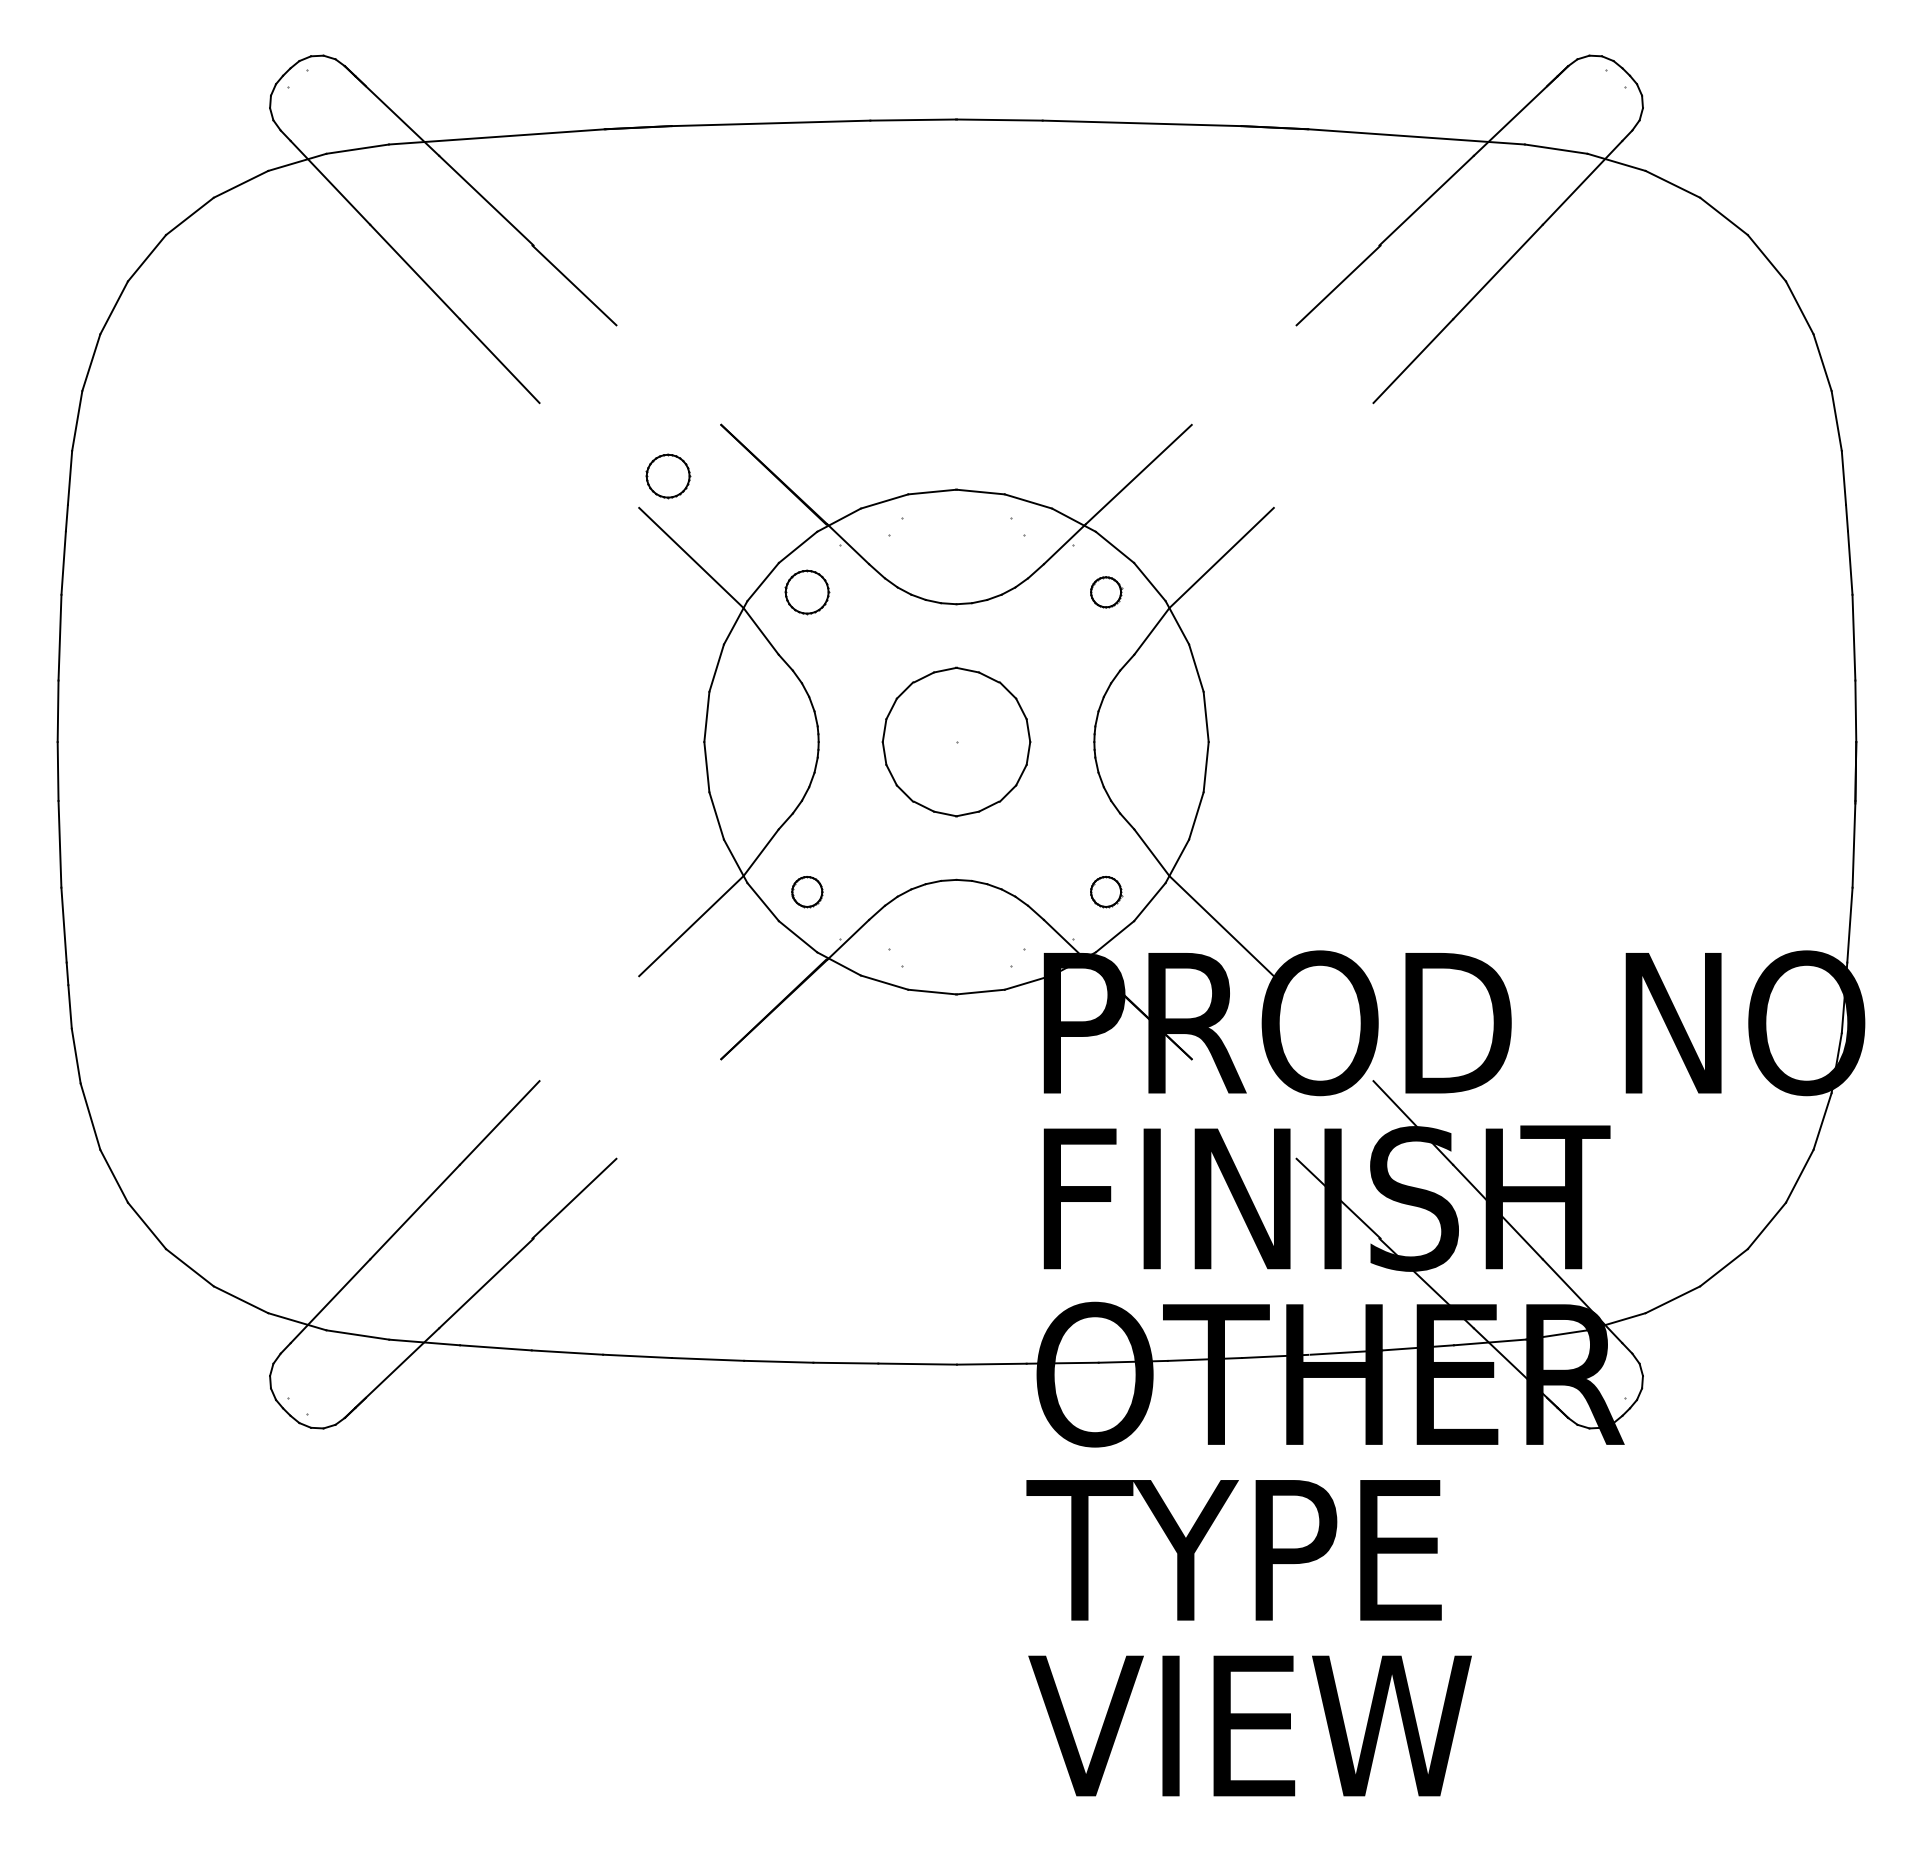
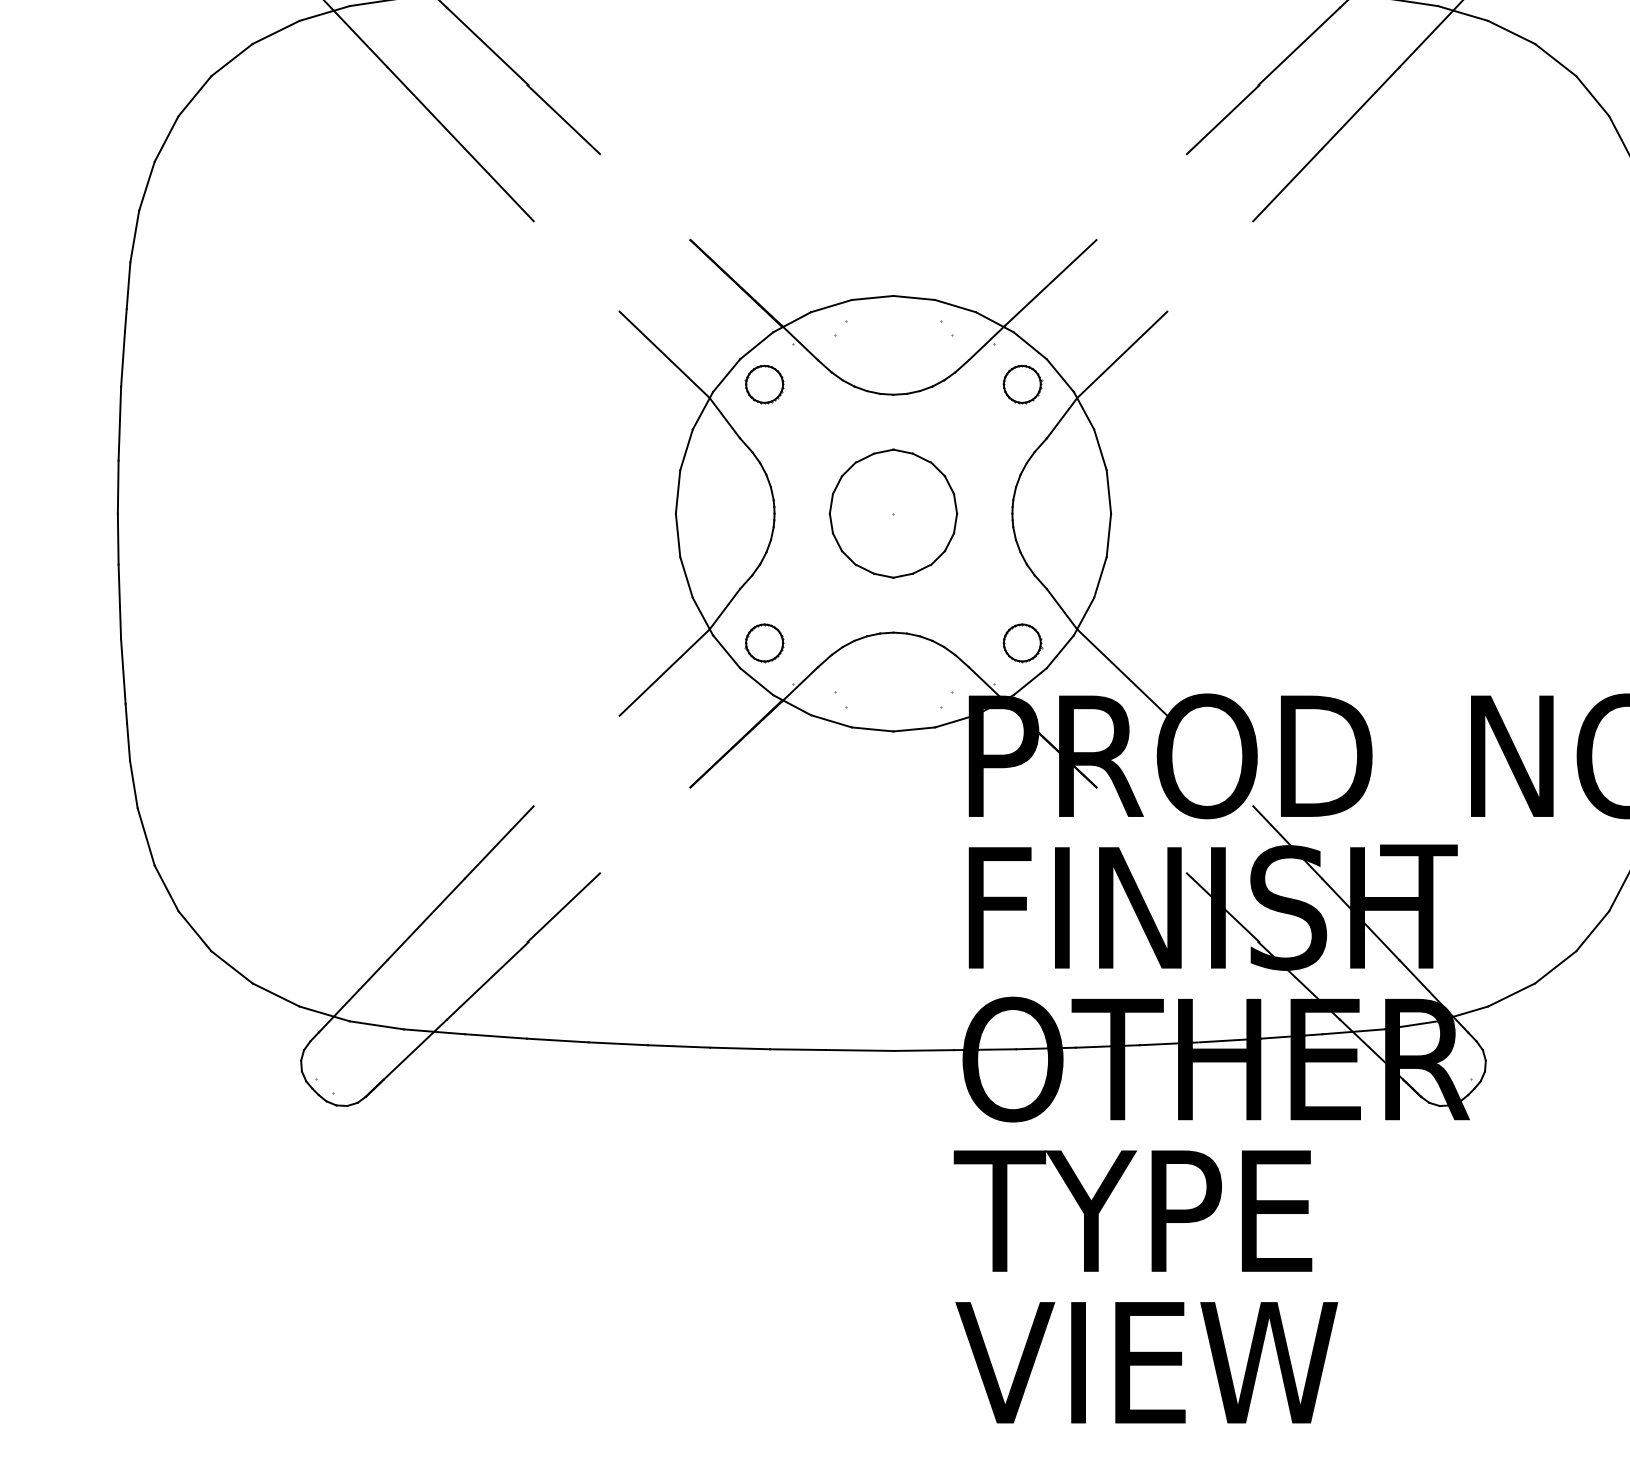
part: (668, 476) -> (644, 284), removed
part: (1106, 592) -> (1022, 384), size x1.43
part: (807, 891) -> (764, 642), size x1.43
part: (1106, 891) -> (1022, 642), size x1.43

